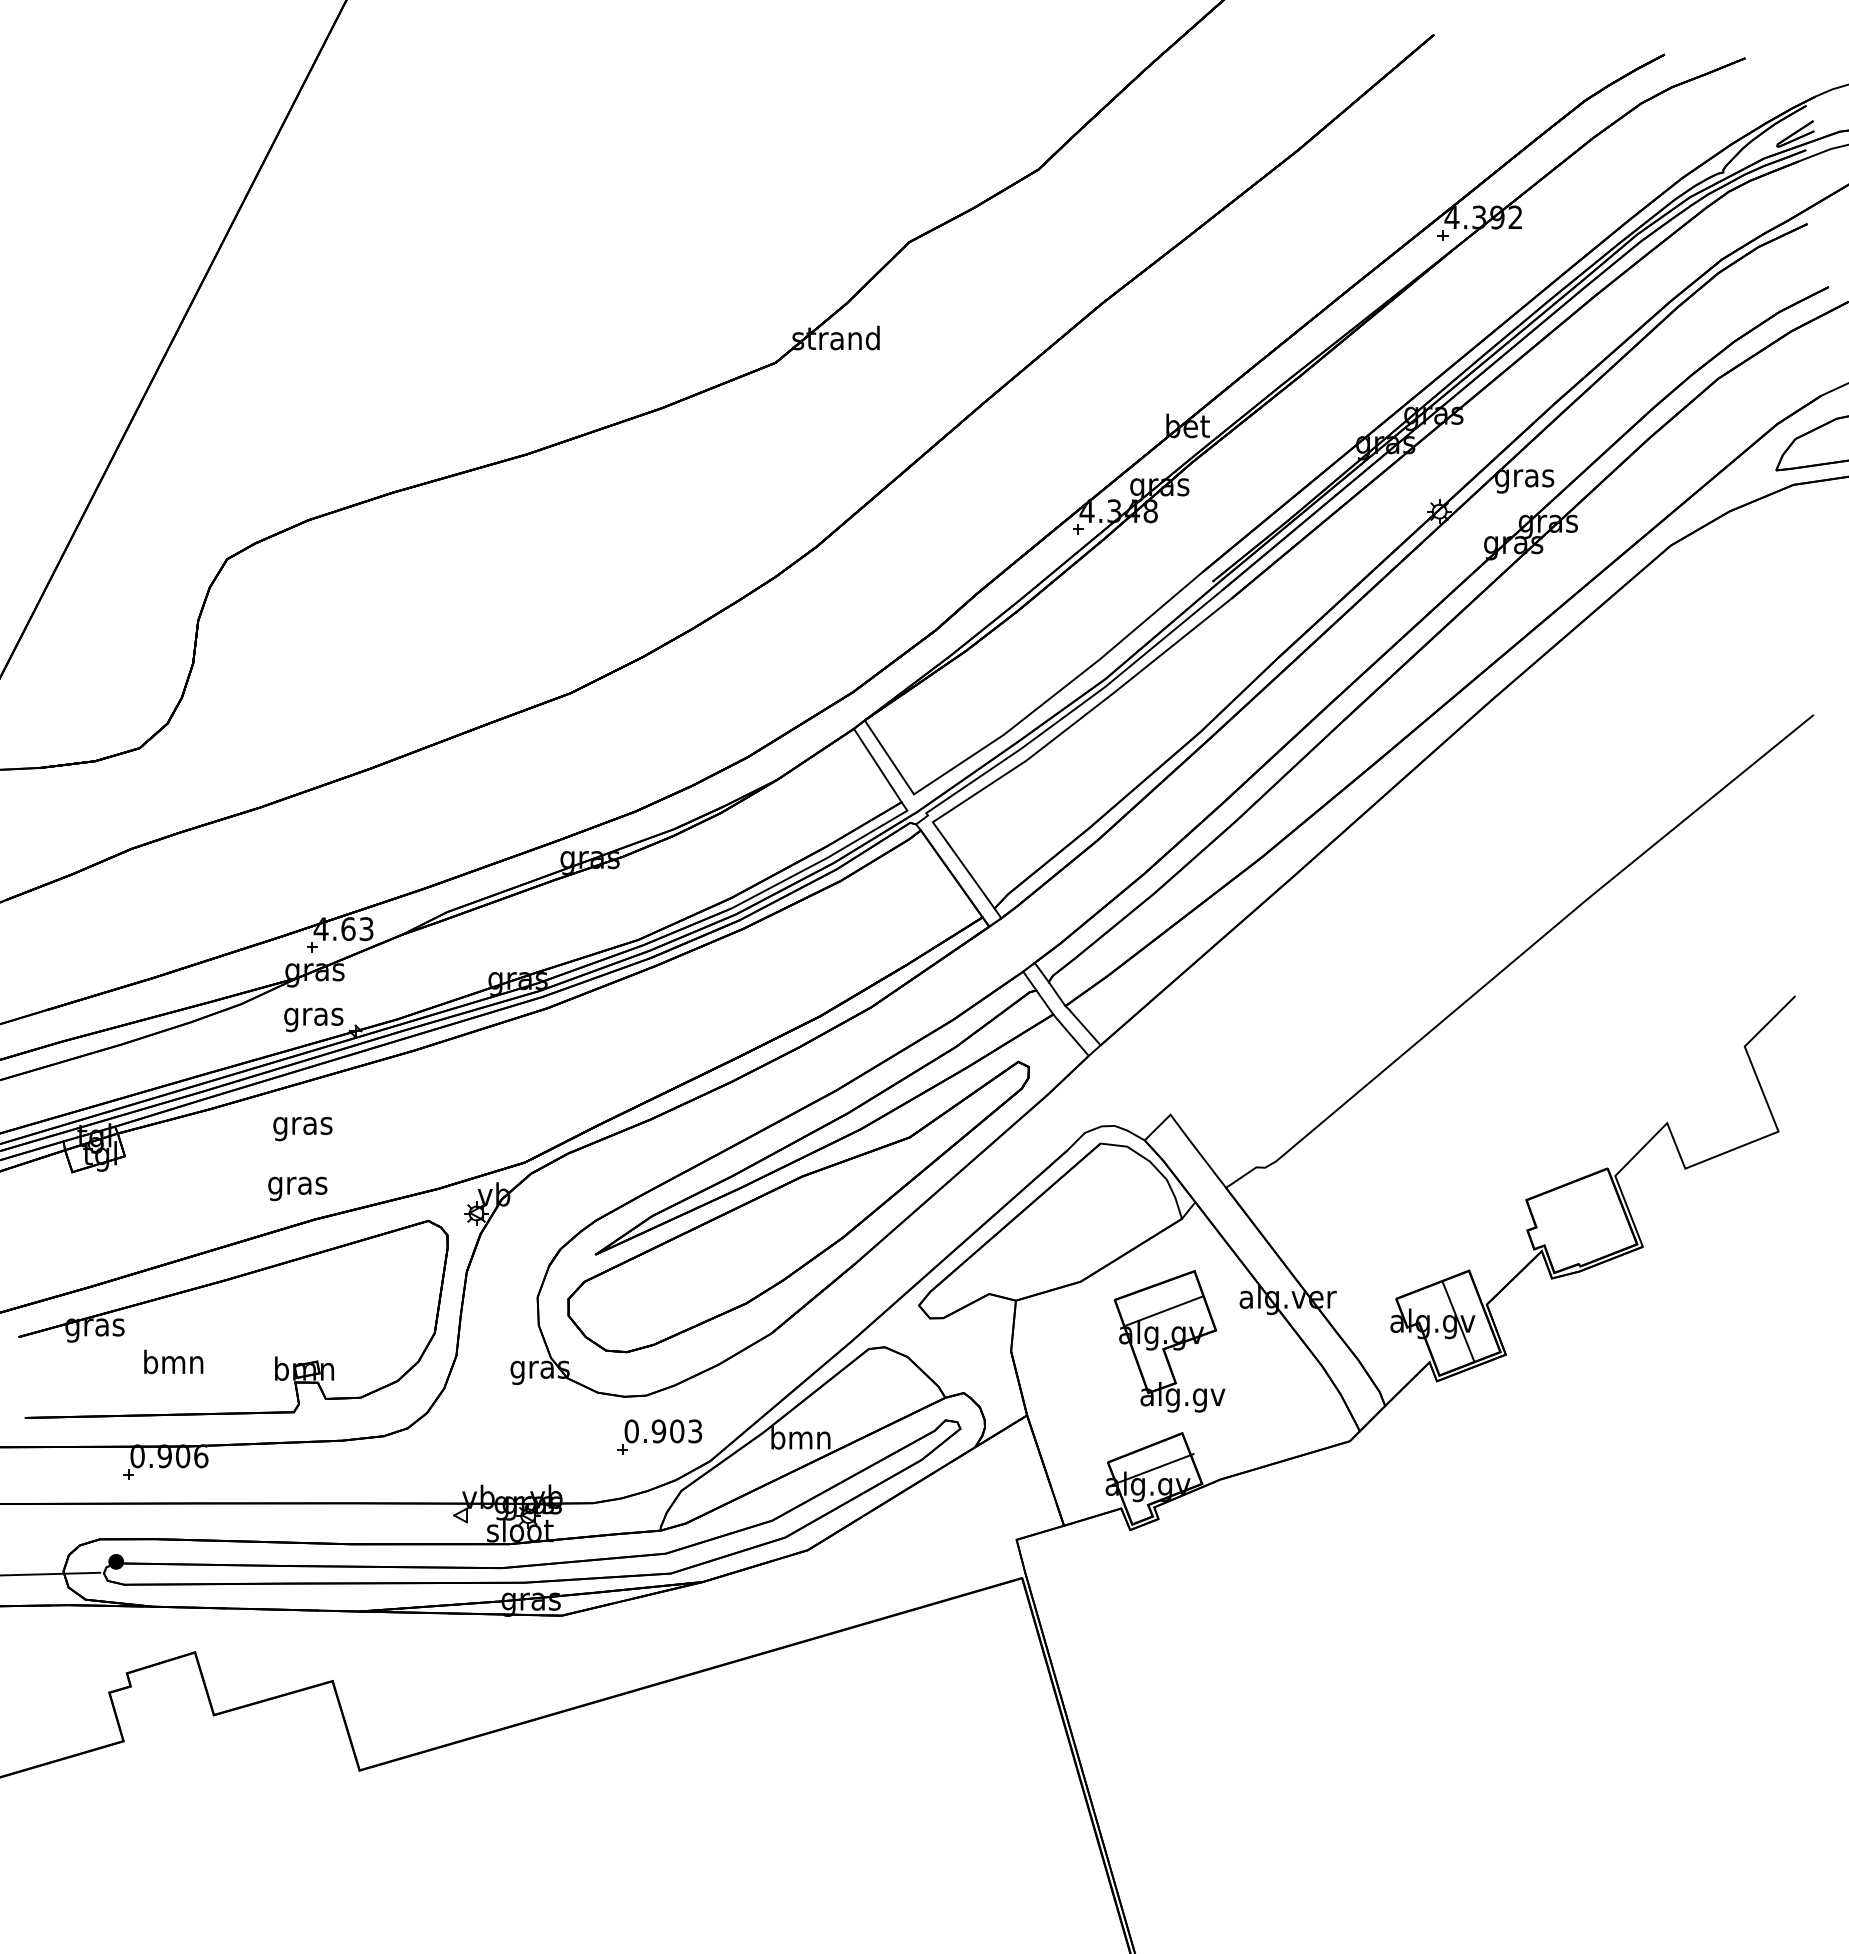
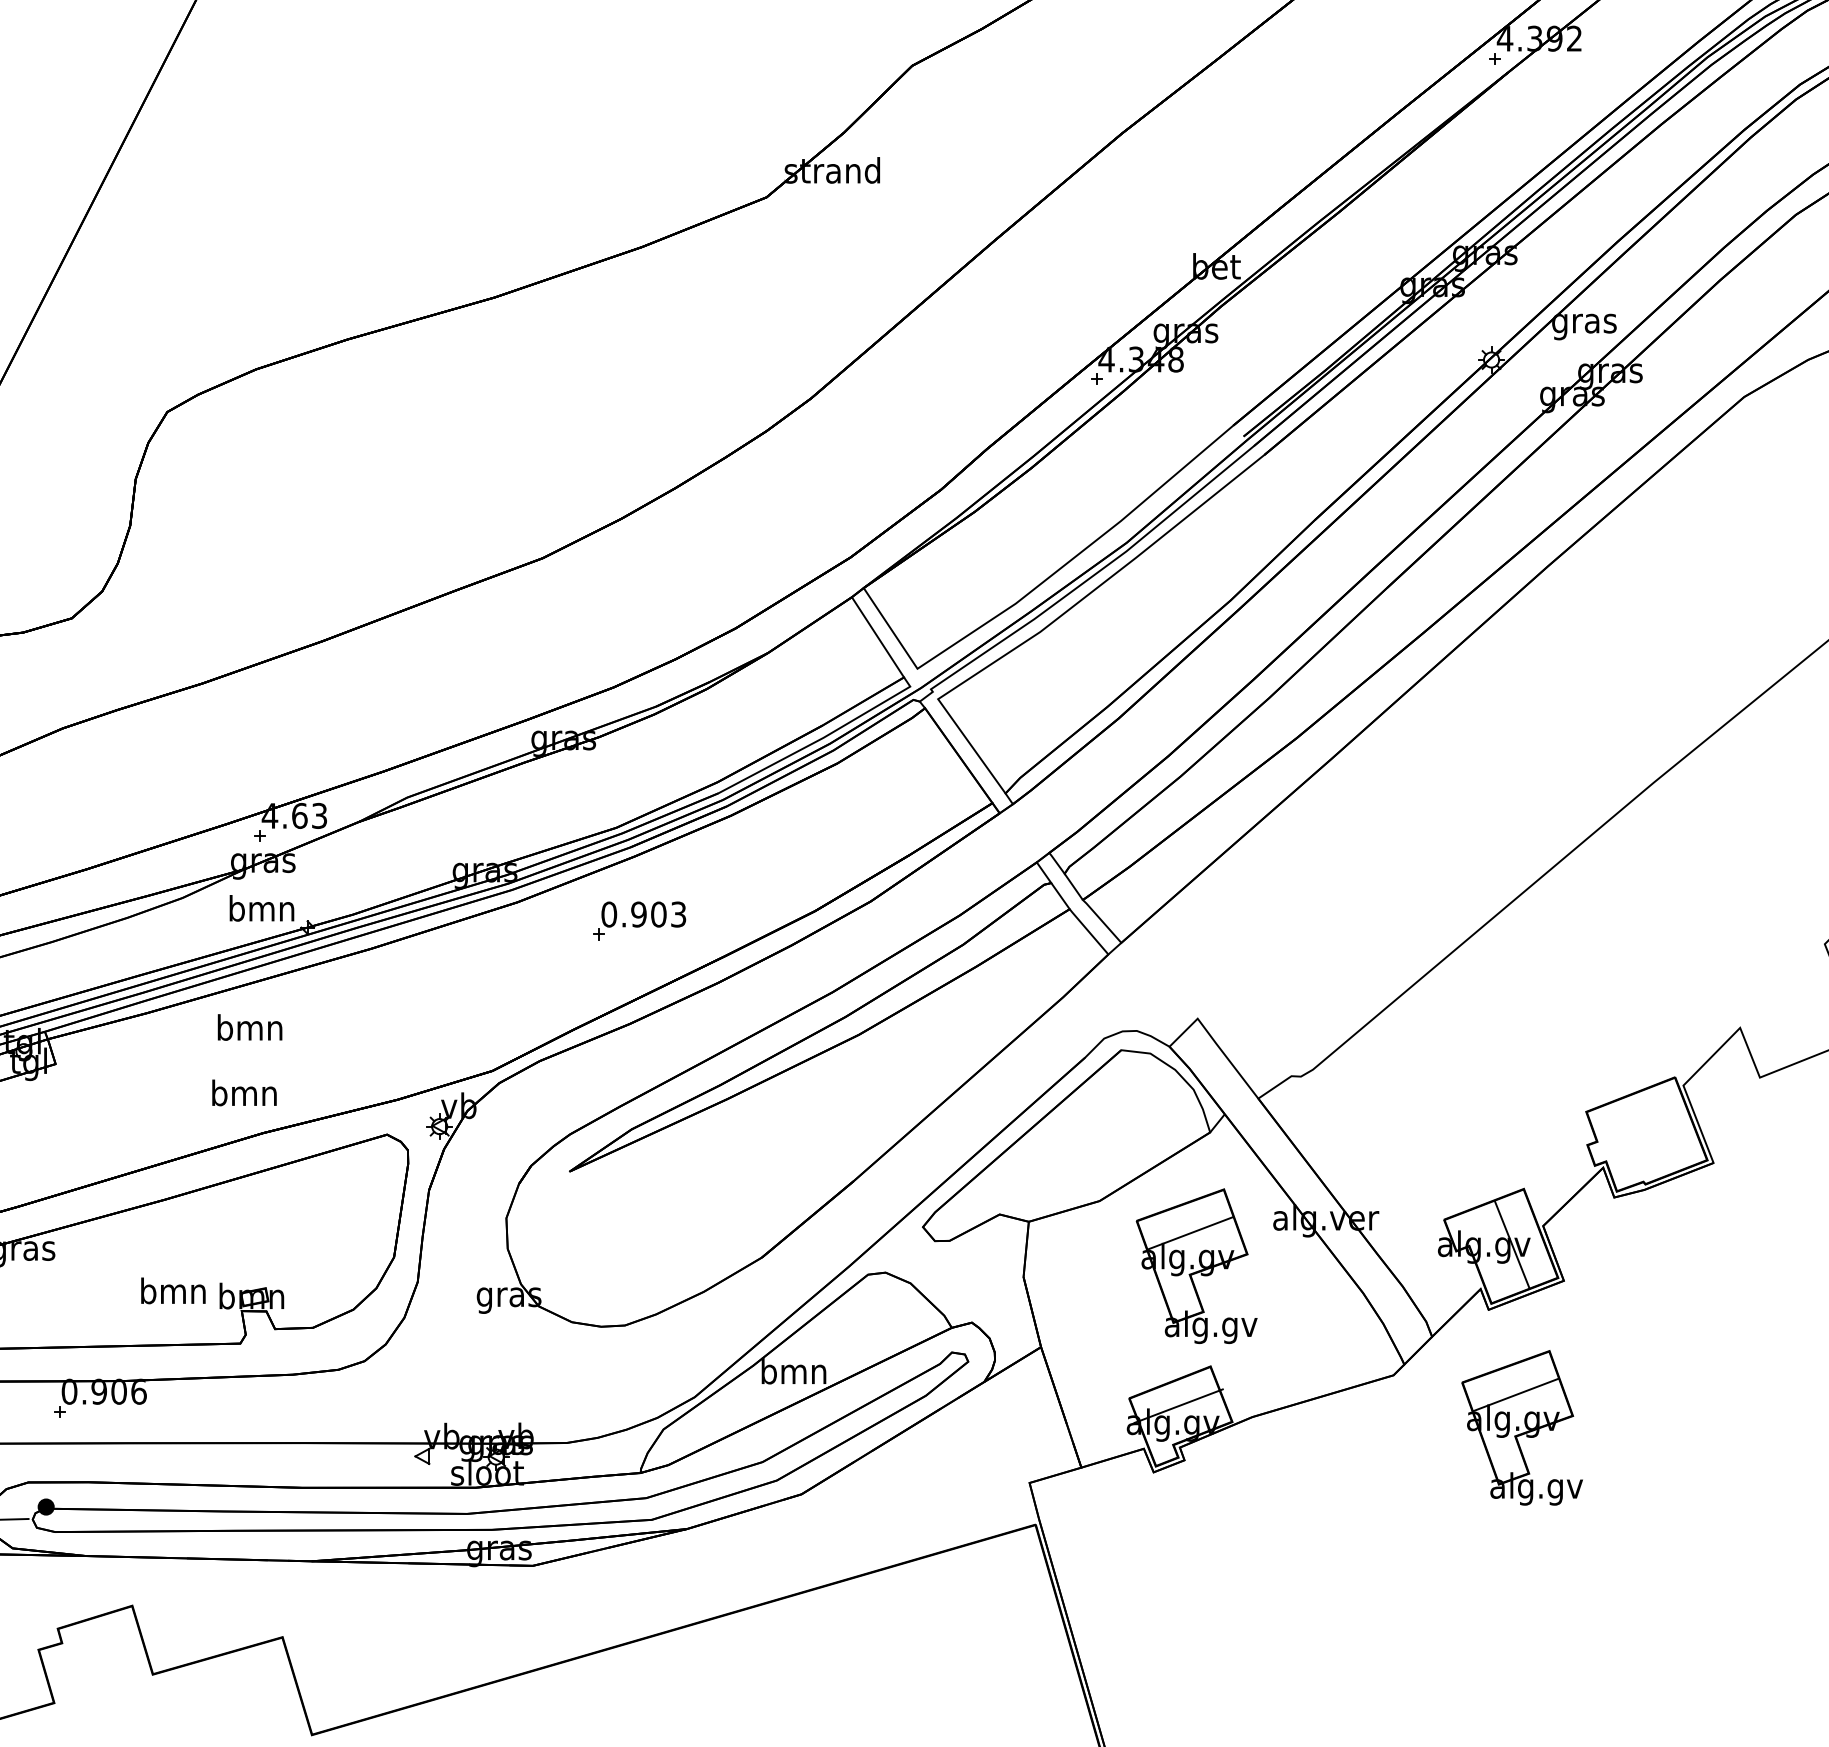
text: (313, 1016) -> (261, 911), gras -> bmn
text: (302, 1125) -> (249, 1030), gras -> bmn
text: (297, 1185) -> (244, 1095), gras -> bmn
part: (798, 1206) -> (791, 1118), removed
text: (173, 1361) -> (173, 1290), moved
part: (659, 1436) -> (639, 920), moved
part: (1467, 1489) -> (1522, 1428), added

